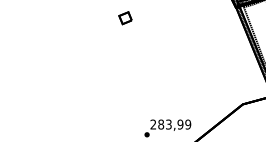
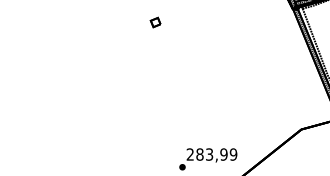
part: (125, 18) -> (155, 22), size x0.62

